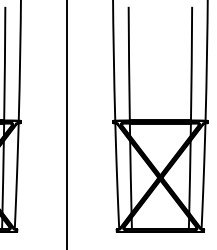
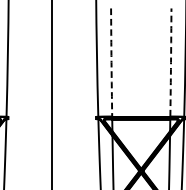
arc: (129, 63) -> (111, 62), solid -> dashed
arc: (191, 63) -> (170, 62), solid -> dashed

